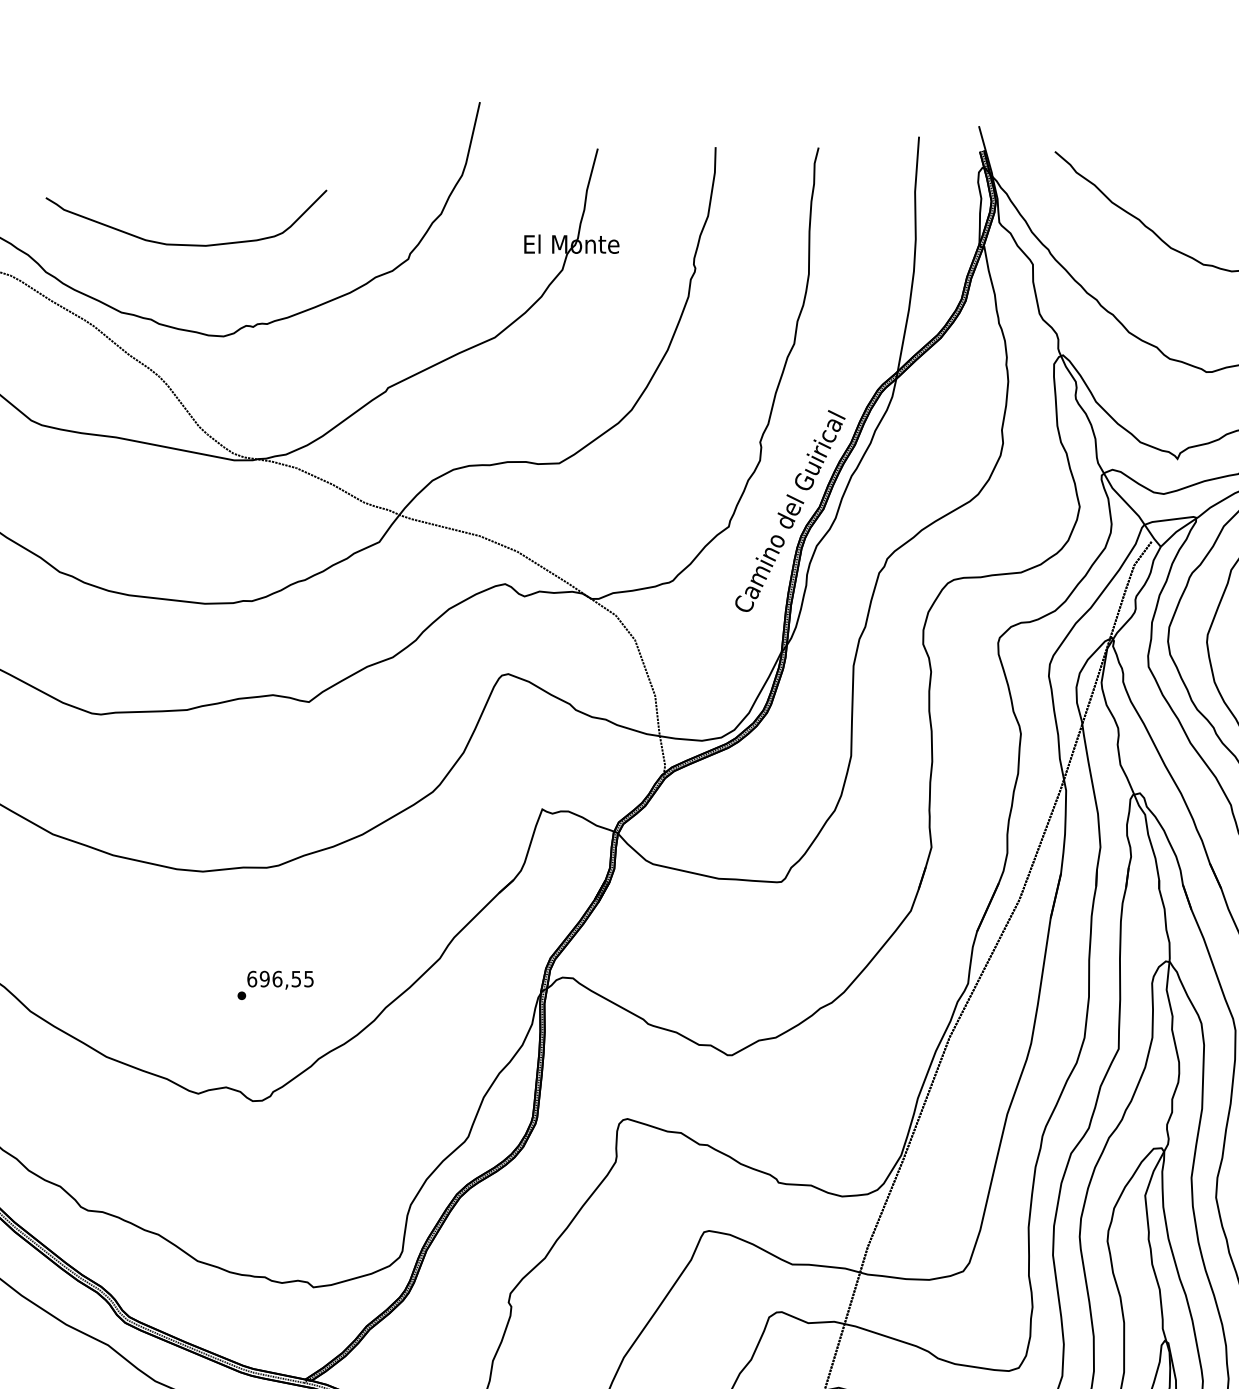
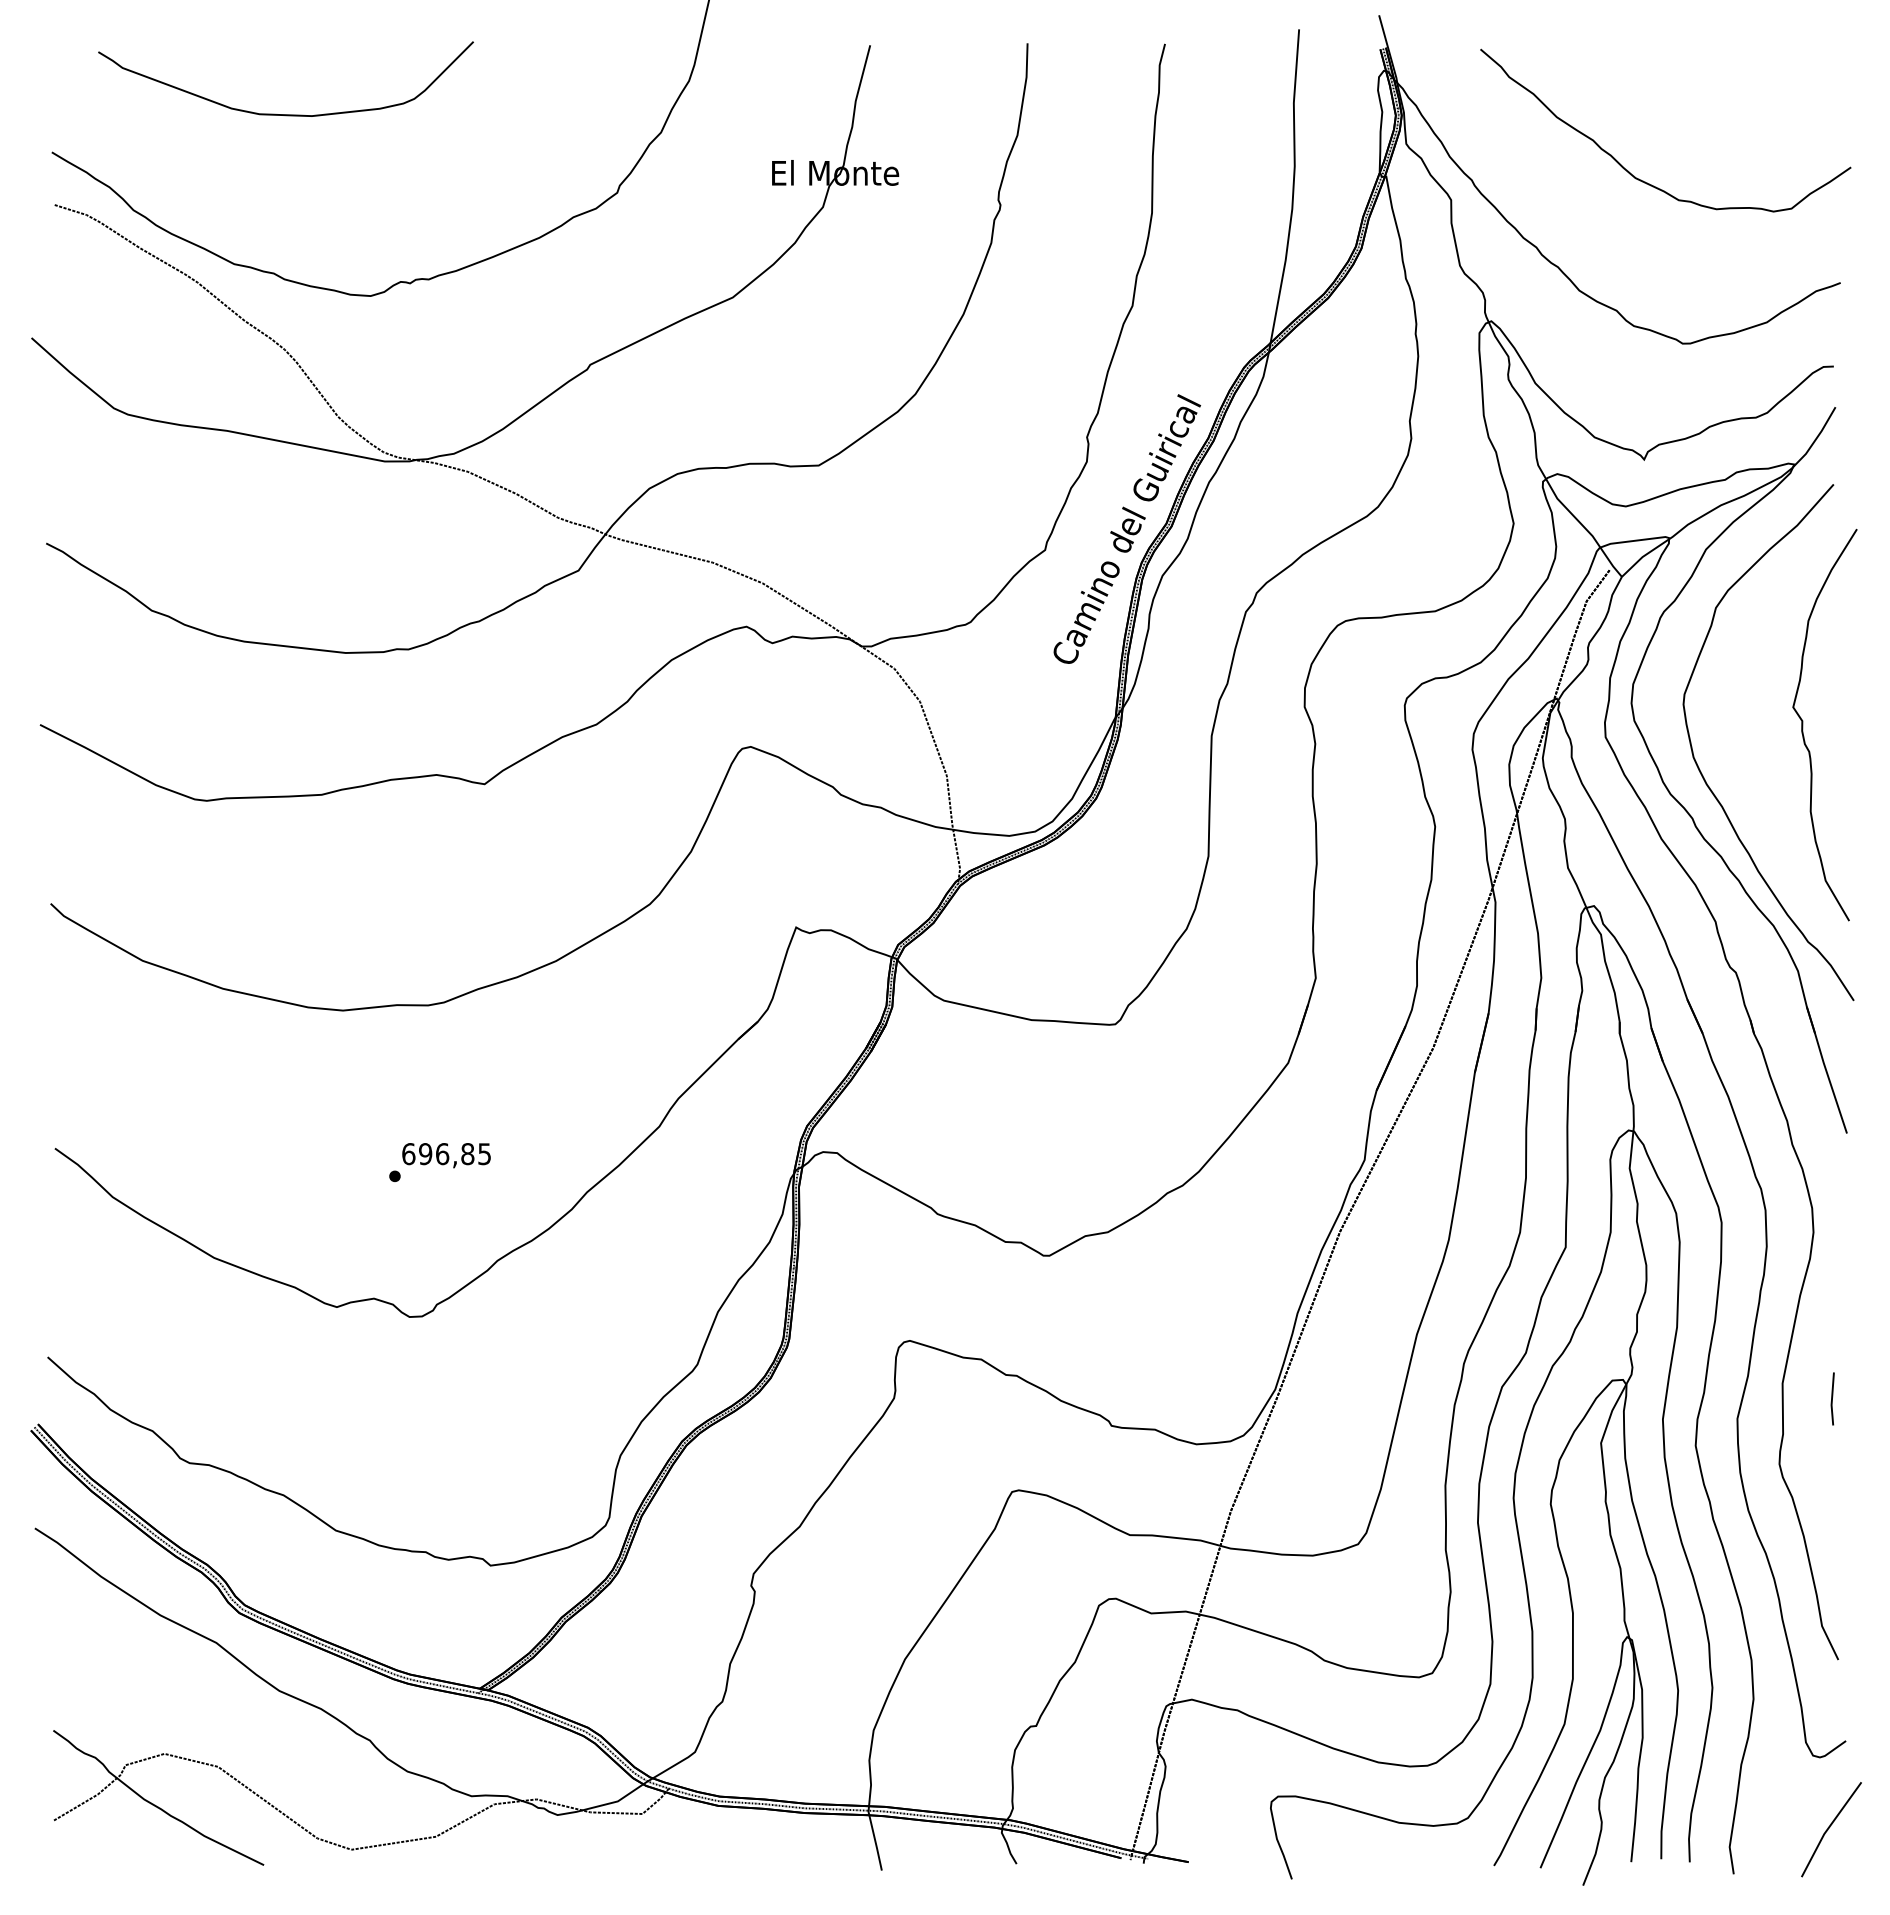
curve: (186, 244) -> (285, 114), moved
text: (296, 979) -> (467, 1154), 696,55 -> 696,85

